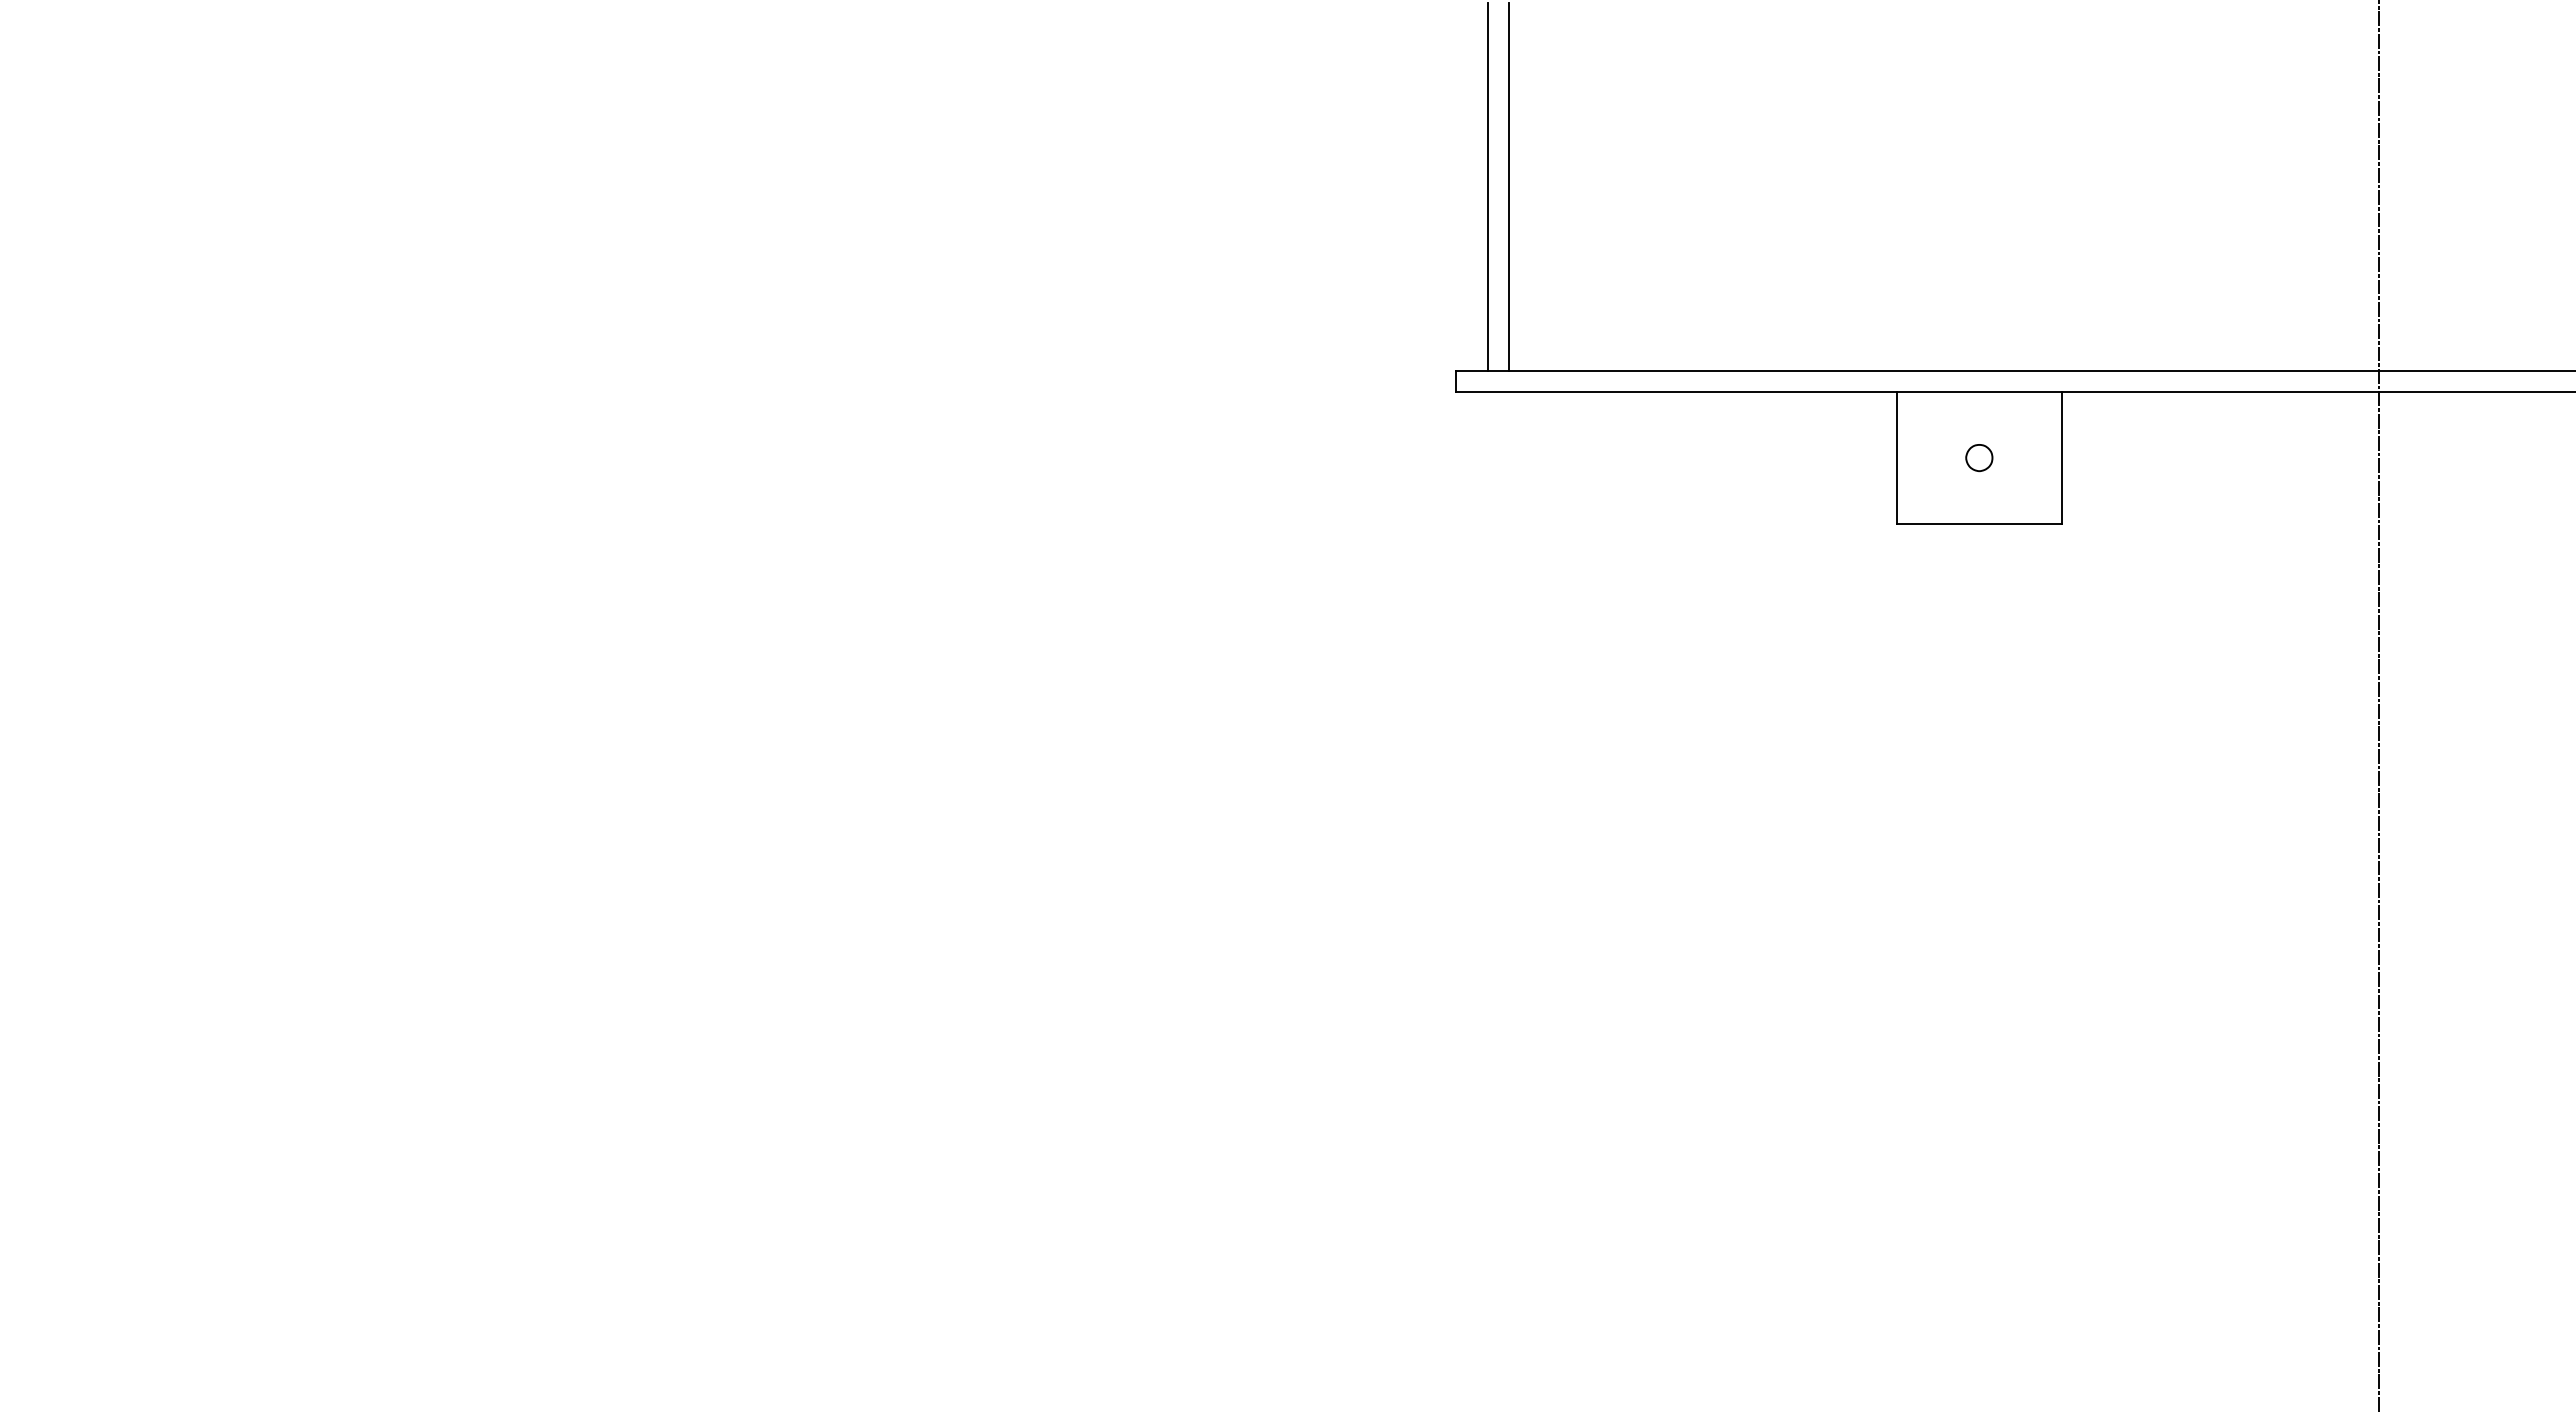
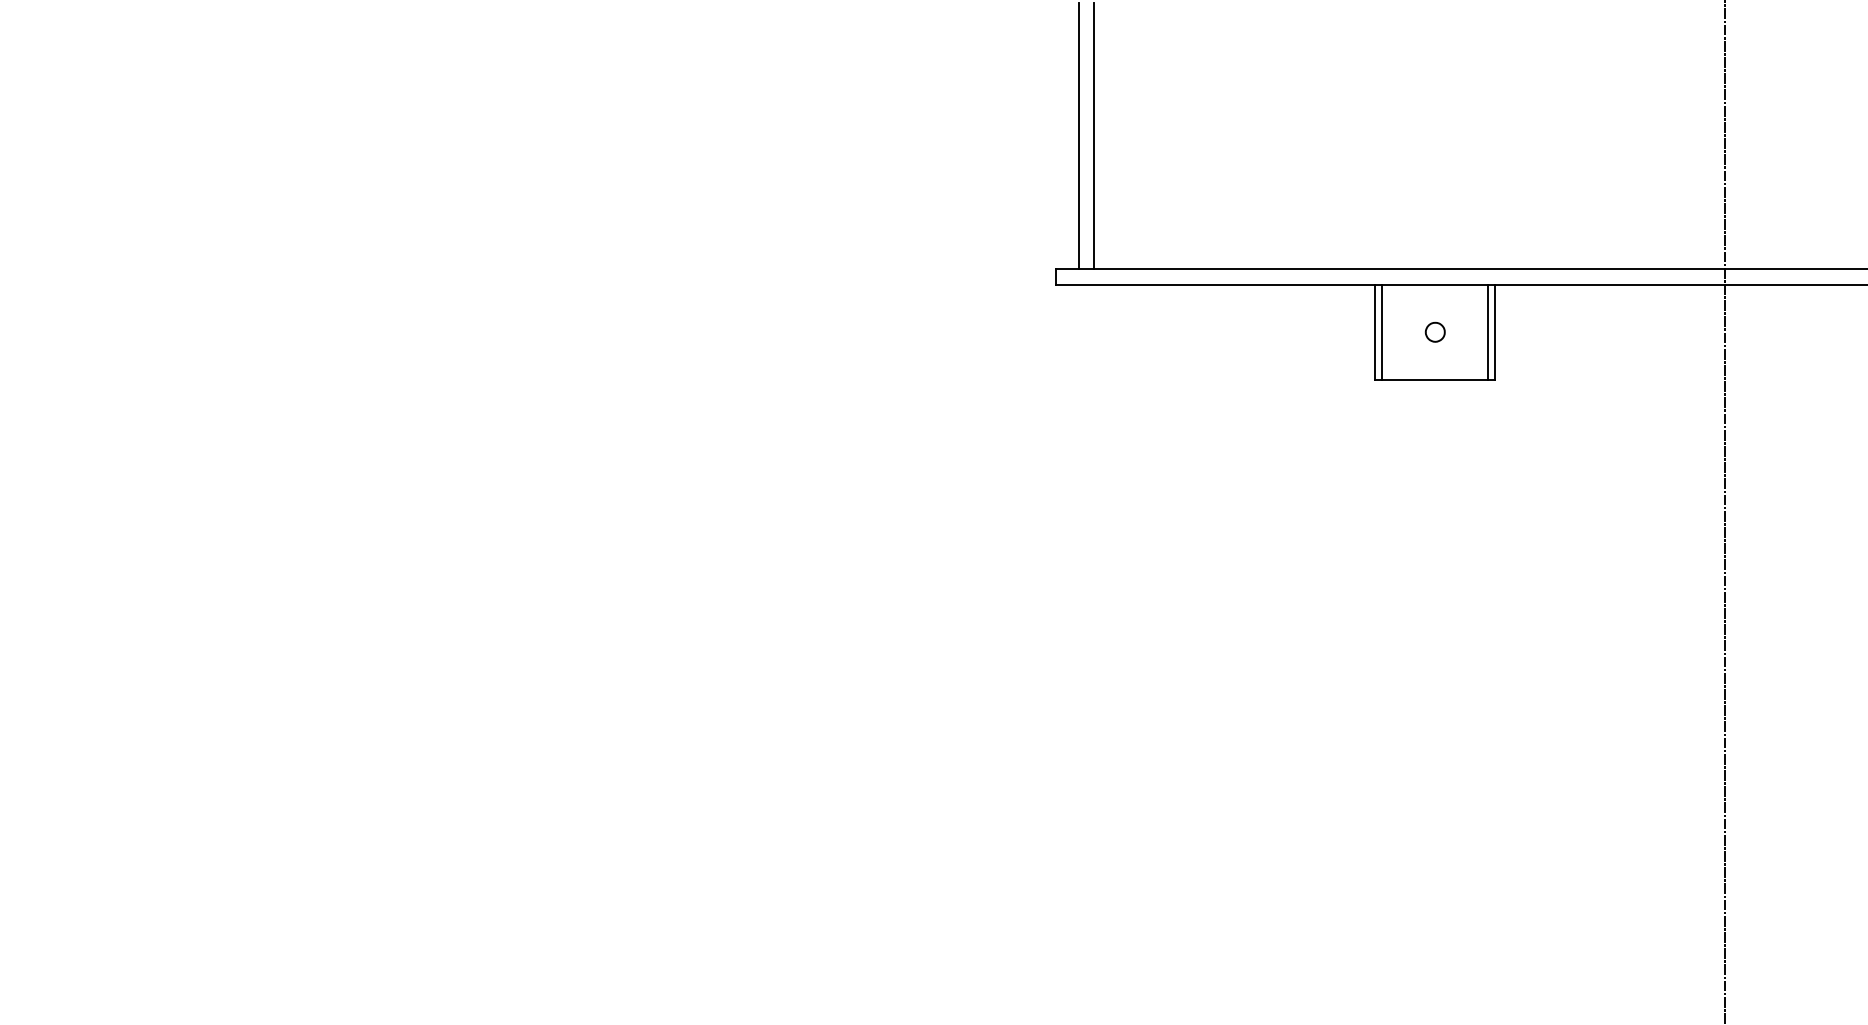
line: (1906, 457) -> (1382, 331), added
line: (2052, 457) -> (1488, 331), added

